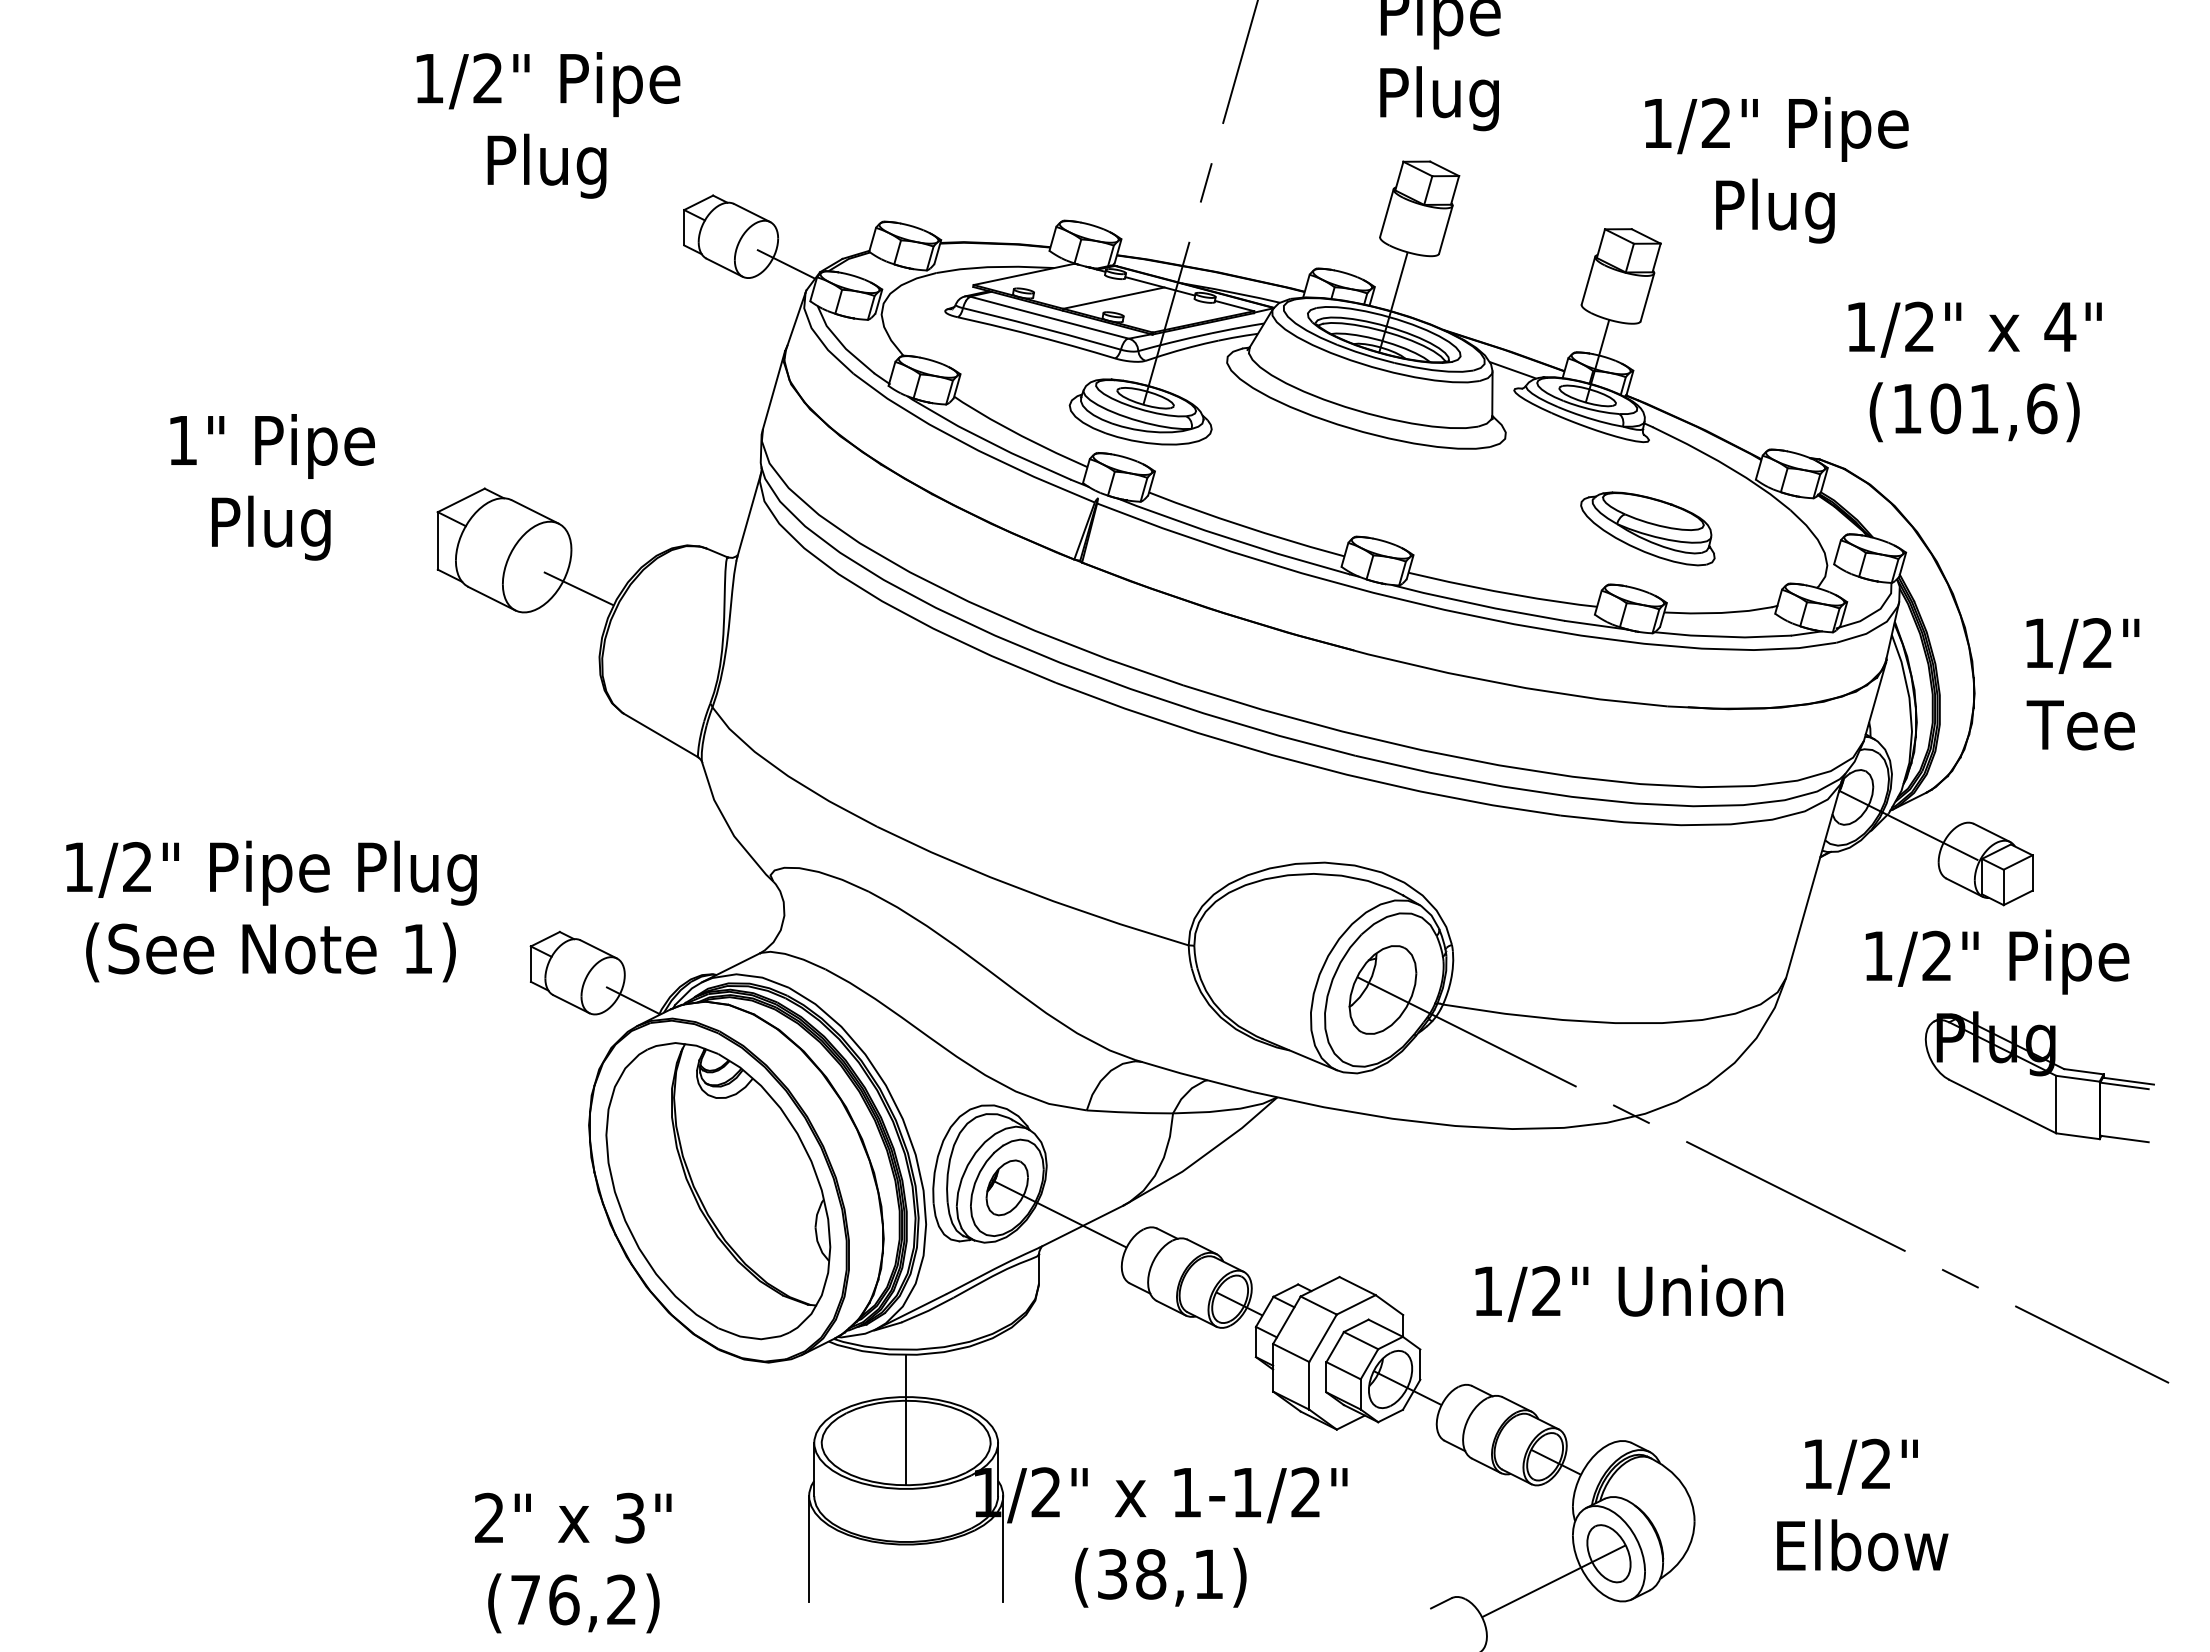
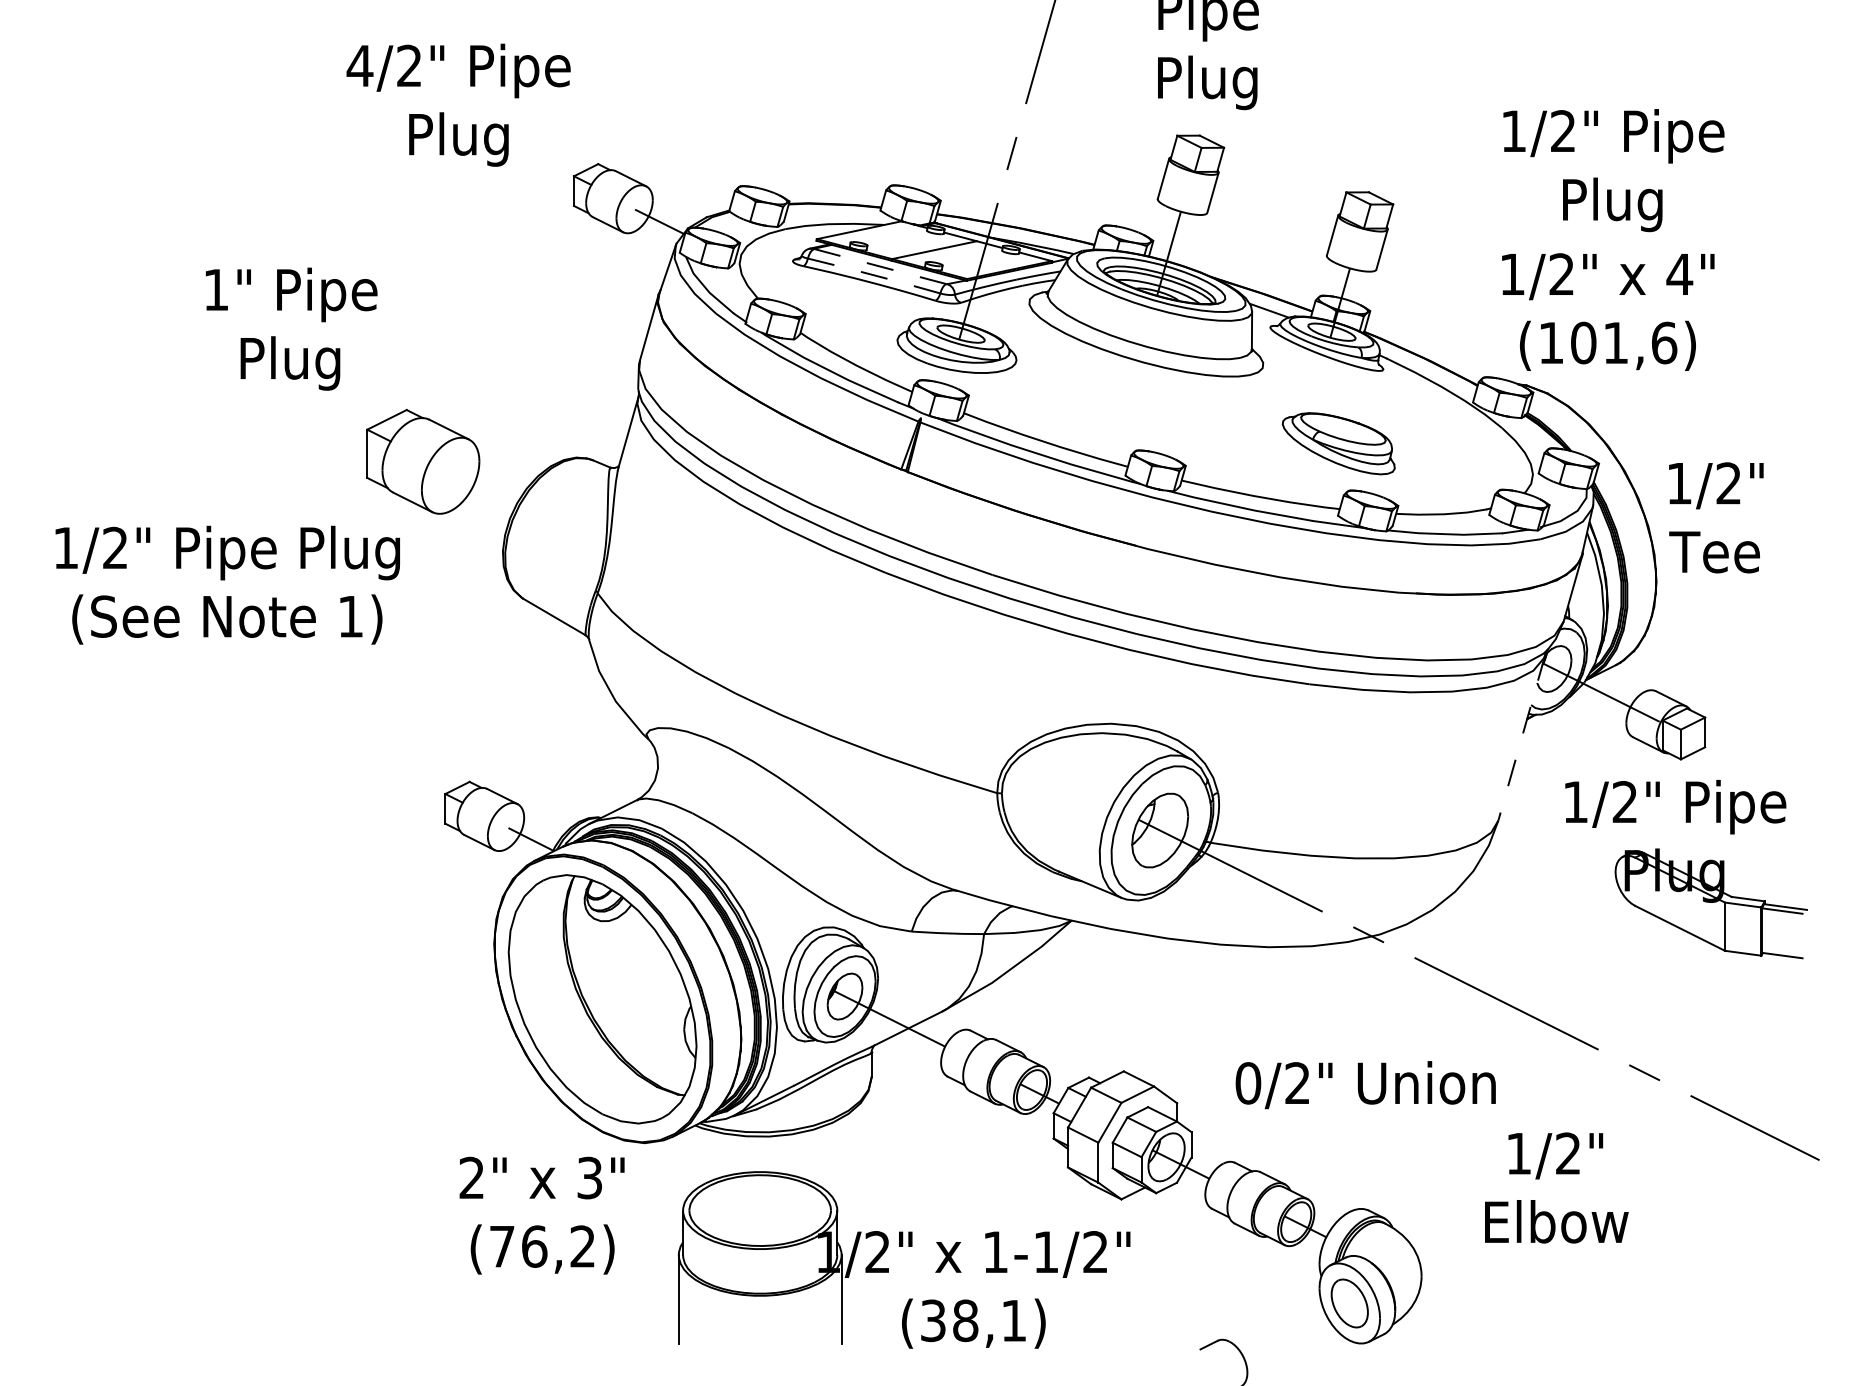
text: (429, 78) -> (360, 65), 1/2" -> 4/2"
text: (1776, 170) -> (1613, 170), moved
line: (1048, 317) -> (879, 266), solid -> dashed
line: (1041, 328) -> (873, 275), solid -> dashed
text: (1974, 371) -> (1607, 311), moved
text: (272, 487) -> (291, 329), moved
part: (1647, 528) -> (1338, 443), moved
line: (578, 588) -> (485, 493), removed
text: (2082, 684) -> (1715, 518), moved
line: (1814, 878) -> (1522, 737), solid -> dashed
text: (271, 911) -> (227, 585), moved
text: (1488, 1291) -> (1248, 1083), 1/2" -> 0/2"
line: (906, 1419) -> (760, 1190), removed
text: (1862, 1504) -> (1556, 1187), moved
text: (573, 1562) -> (542, 1215), moved
line: (1553, 1581) -> (1303, 1326), removed

